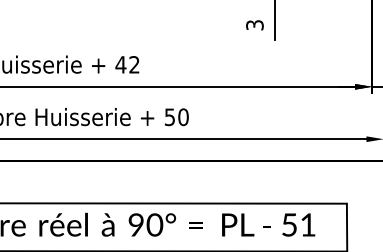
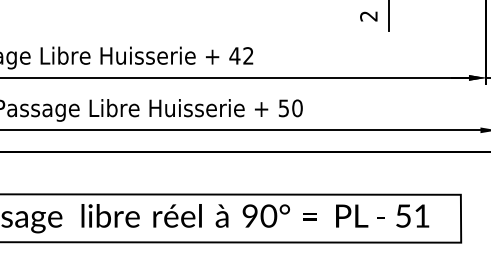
text: (254, 25) -> (368, 16), 3 -> 2

